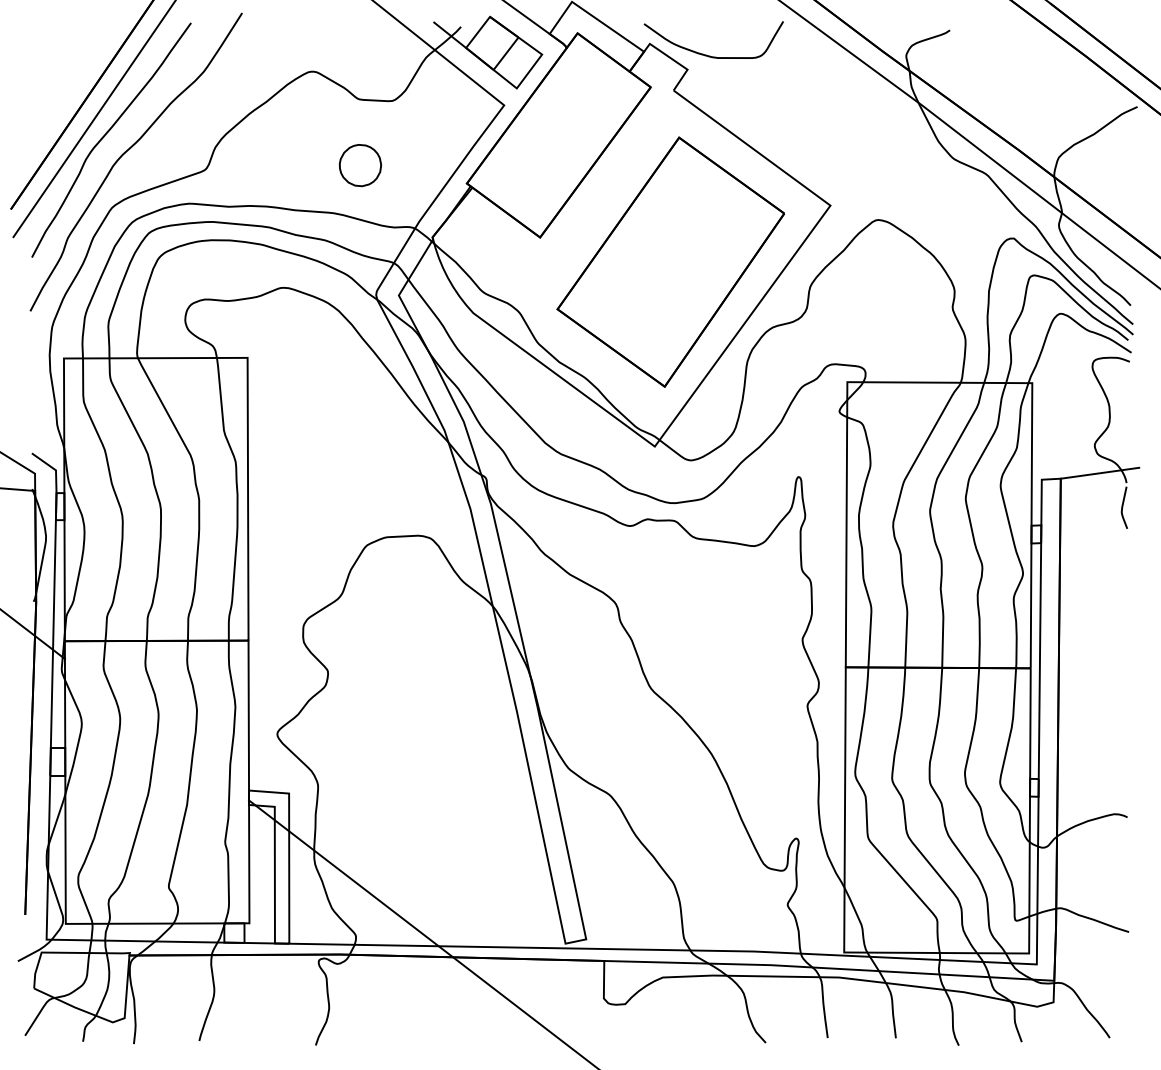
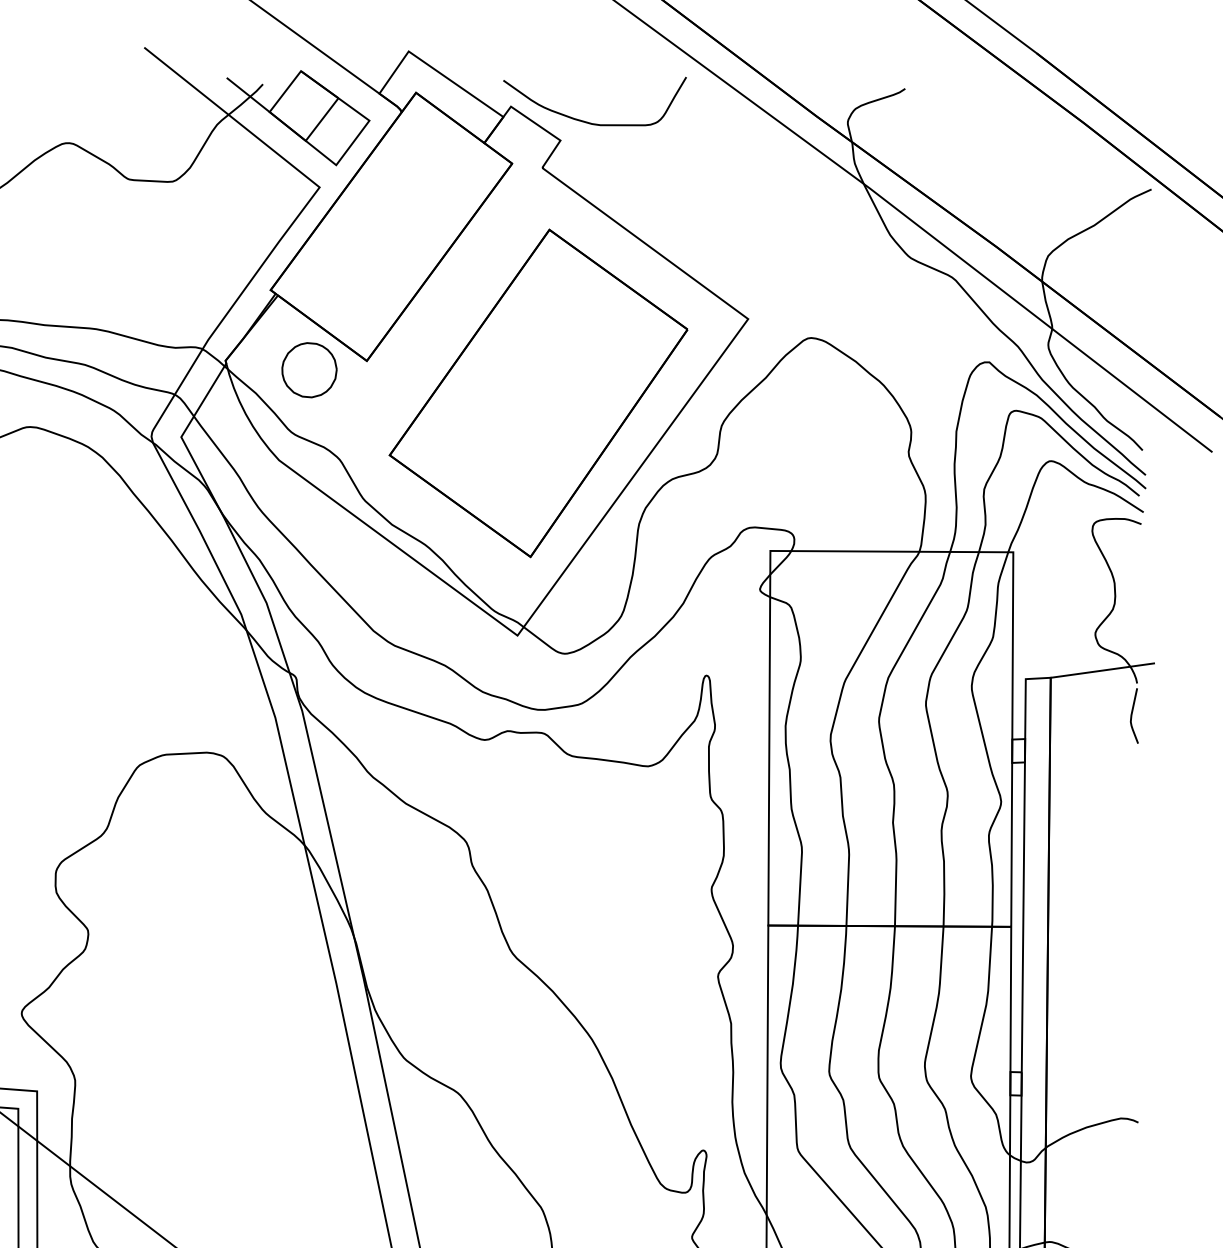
part: (360, 165) -> (309, 370), moved

